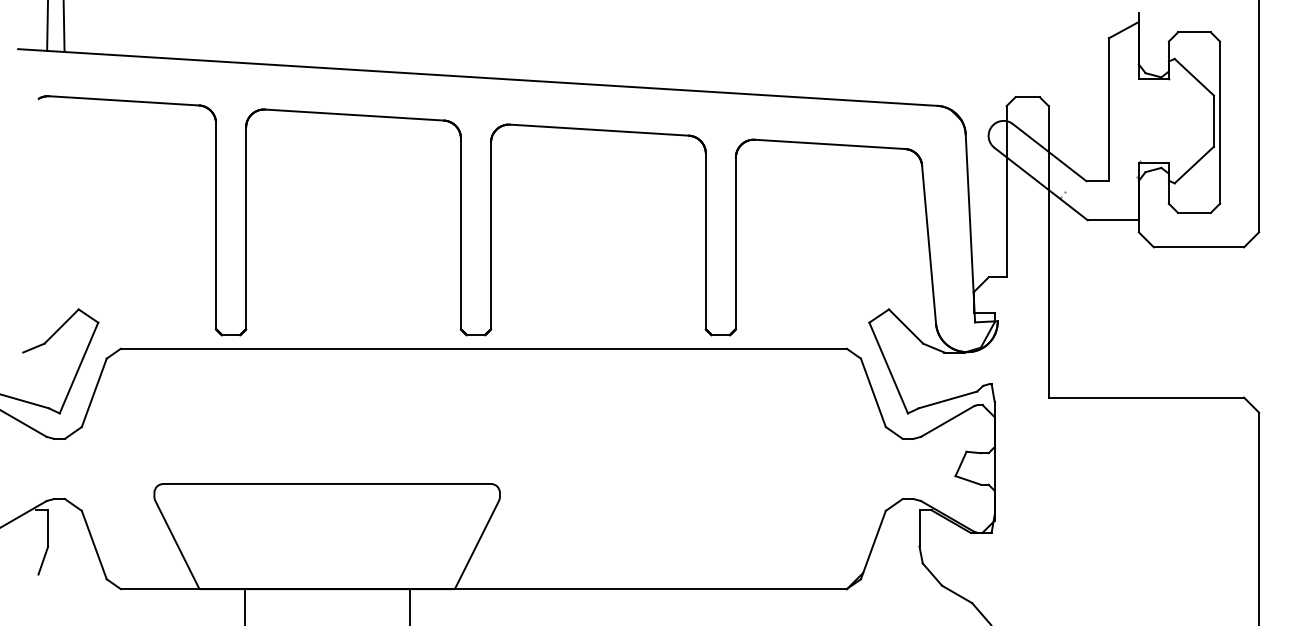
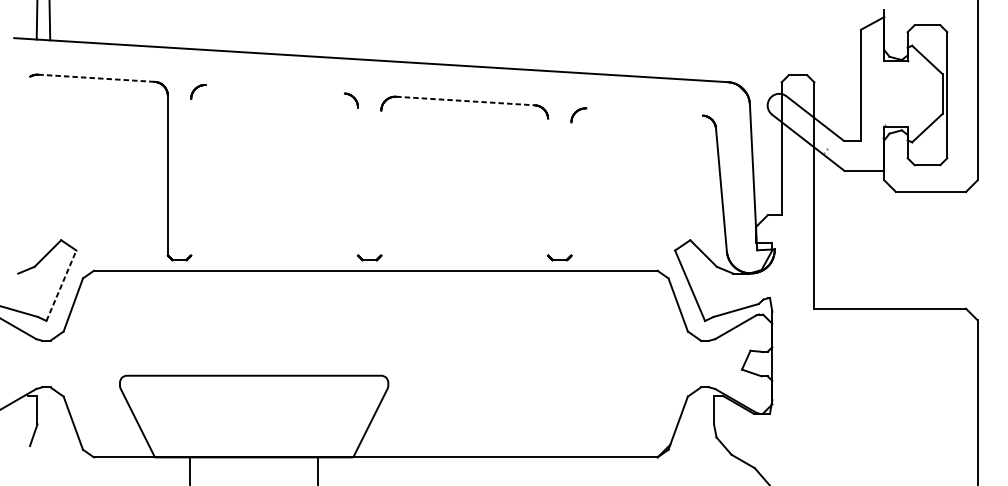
line: (124, 100) -> (96, 78), solid -> dashed
line: (354, 114) -> (275, 88), removed
line: (599, 130) -> (465, 101), solid -> dashed
line: (830, 144) -> (644, 112), removed
line: (246, 228) -> (191, 177), removed
line: (460, 233) -> (357, 181), removed
line: (491, 235) -> (381, 182), removed
line: (705, 241) -> (547, 187), removed
line: (735, 243) -> (571, 189), removed
line: (79, 367) -> (61, 285), solid -> dashed

